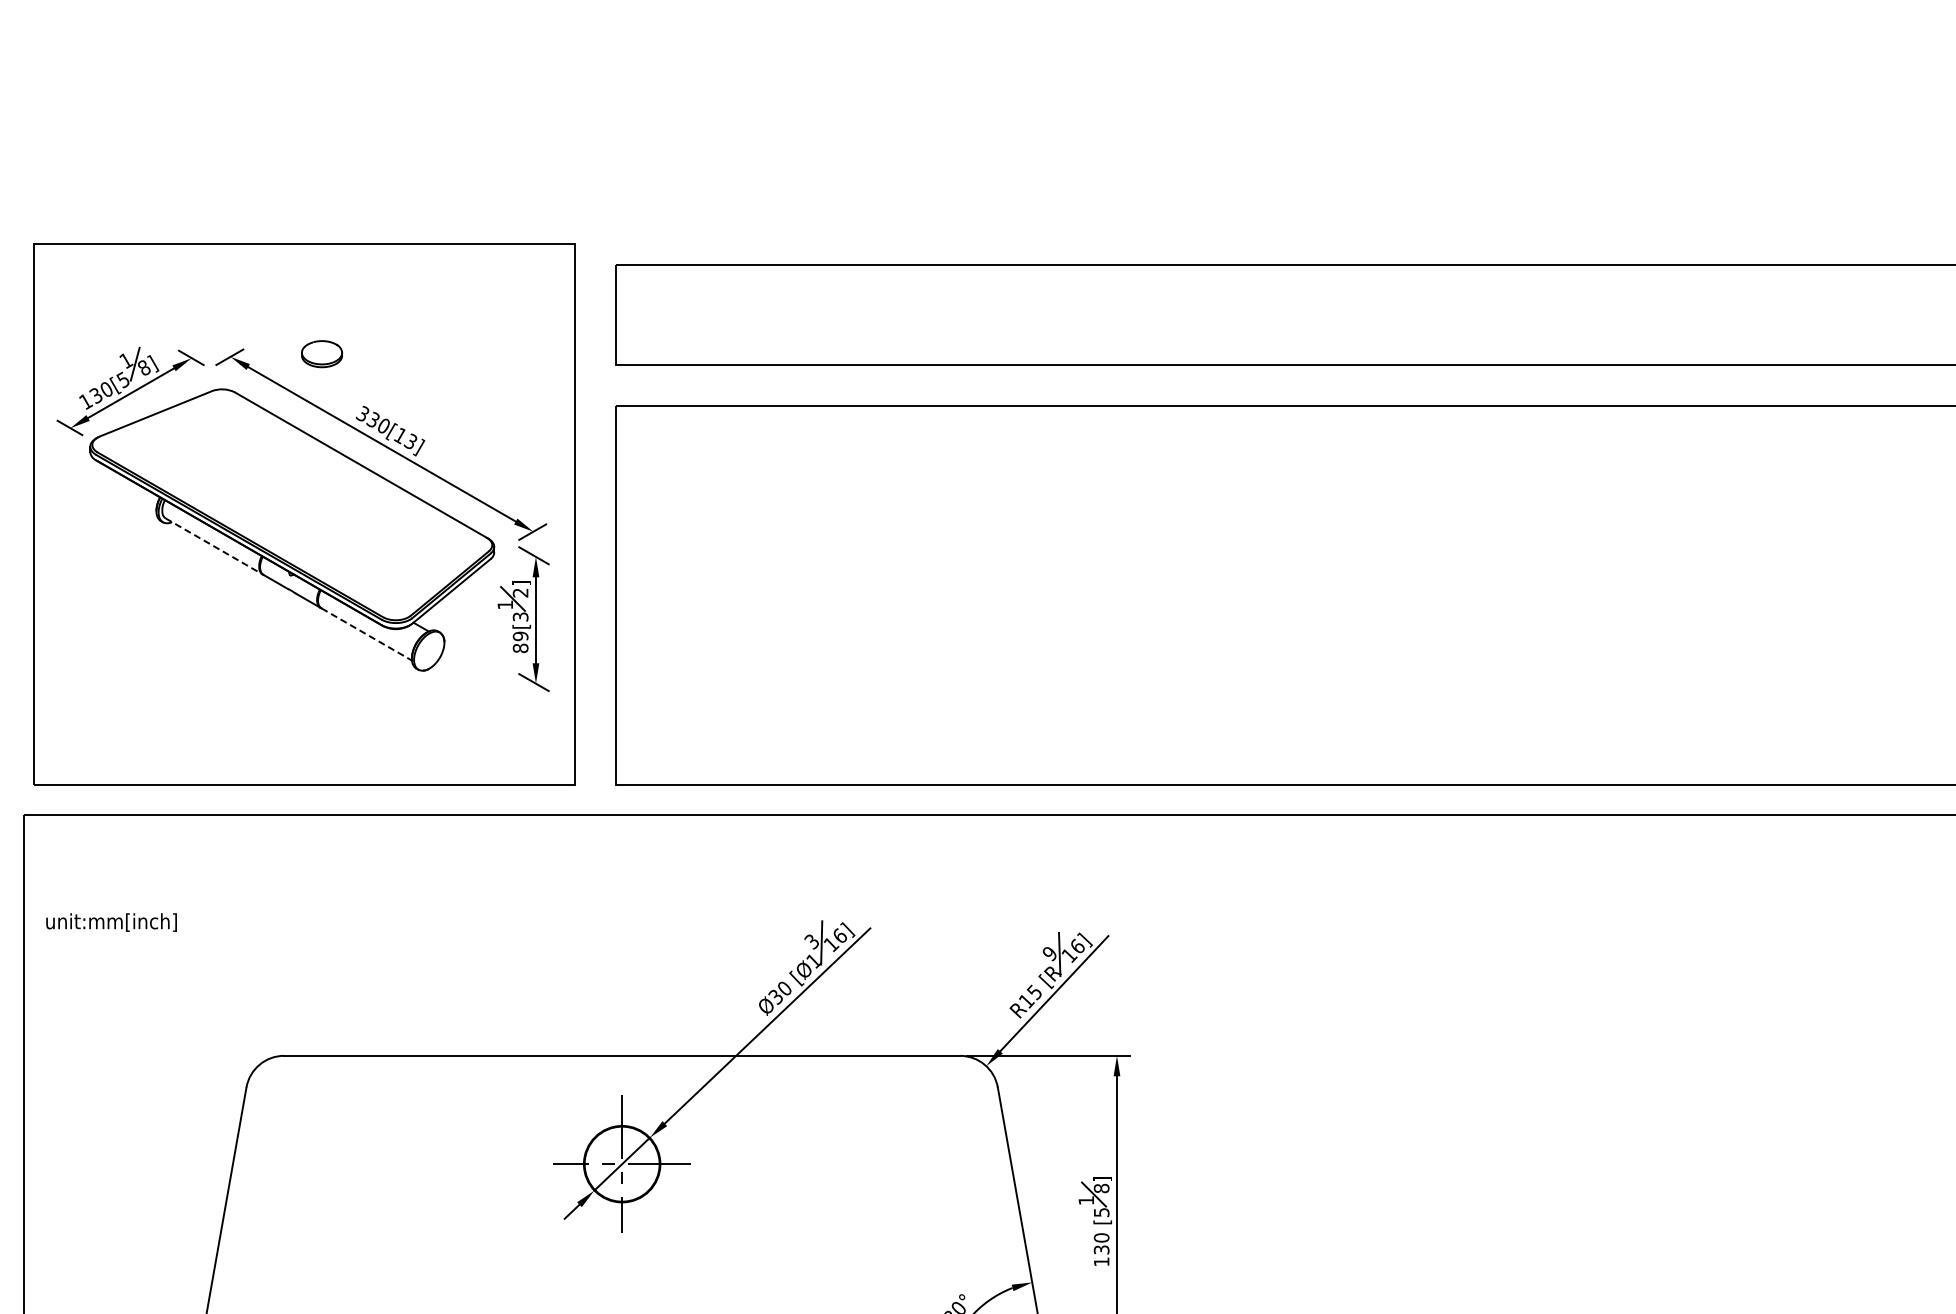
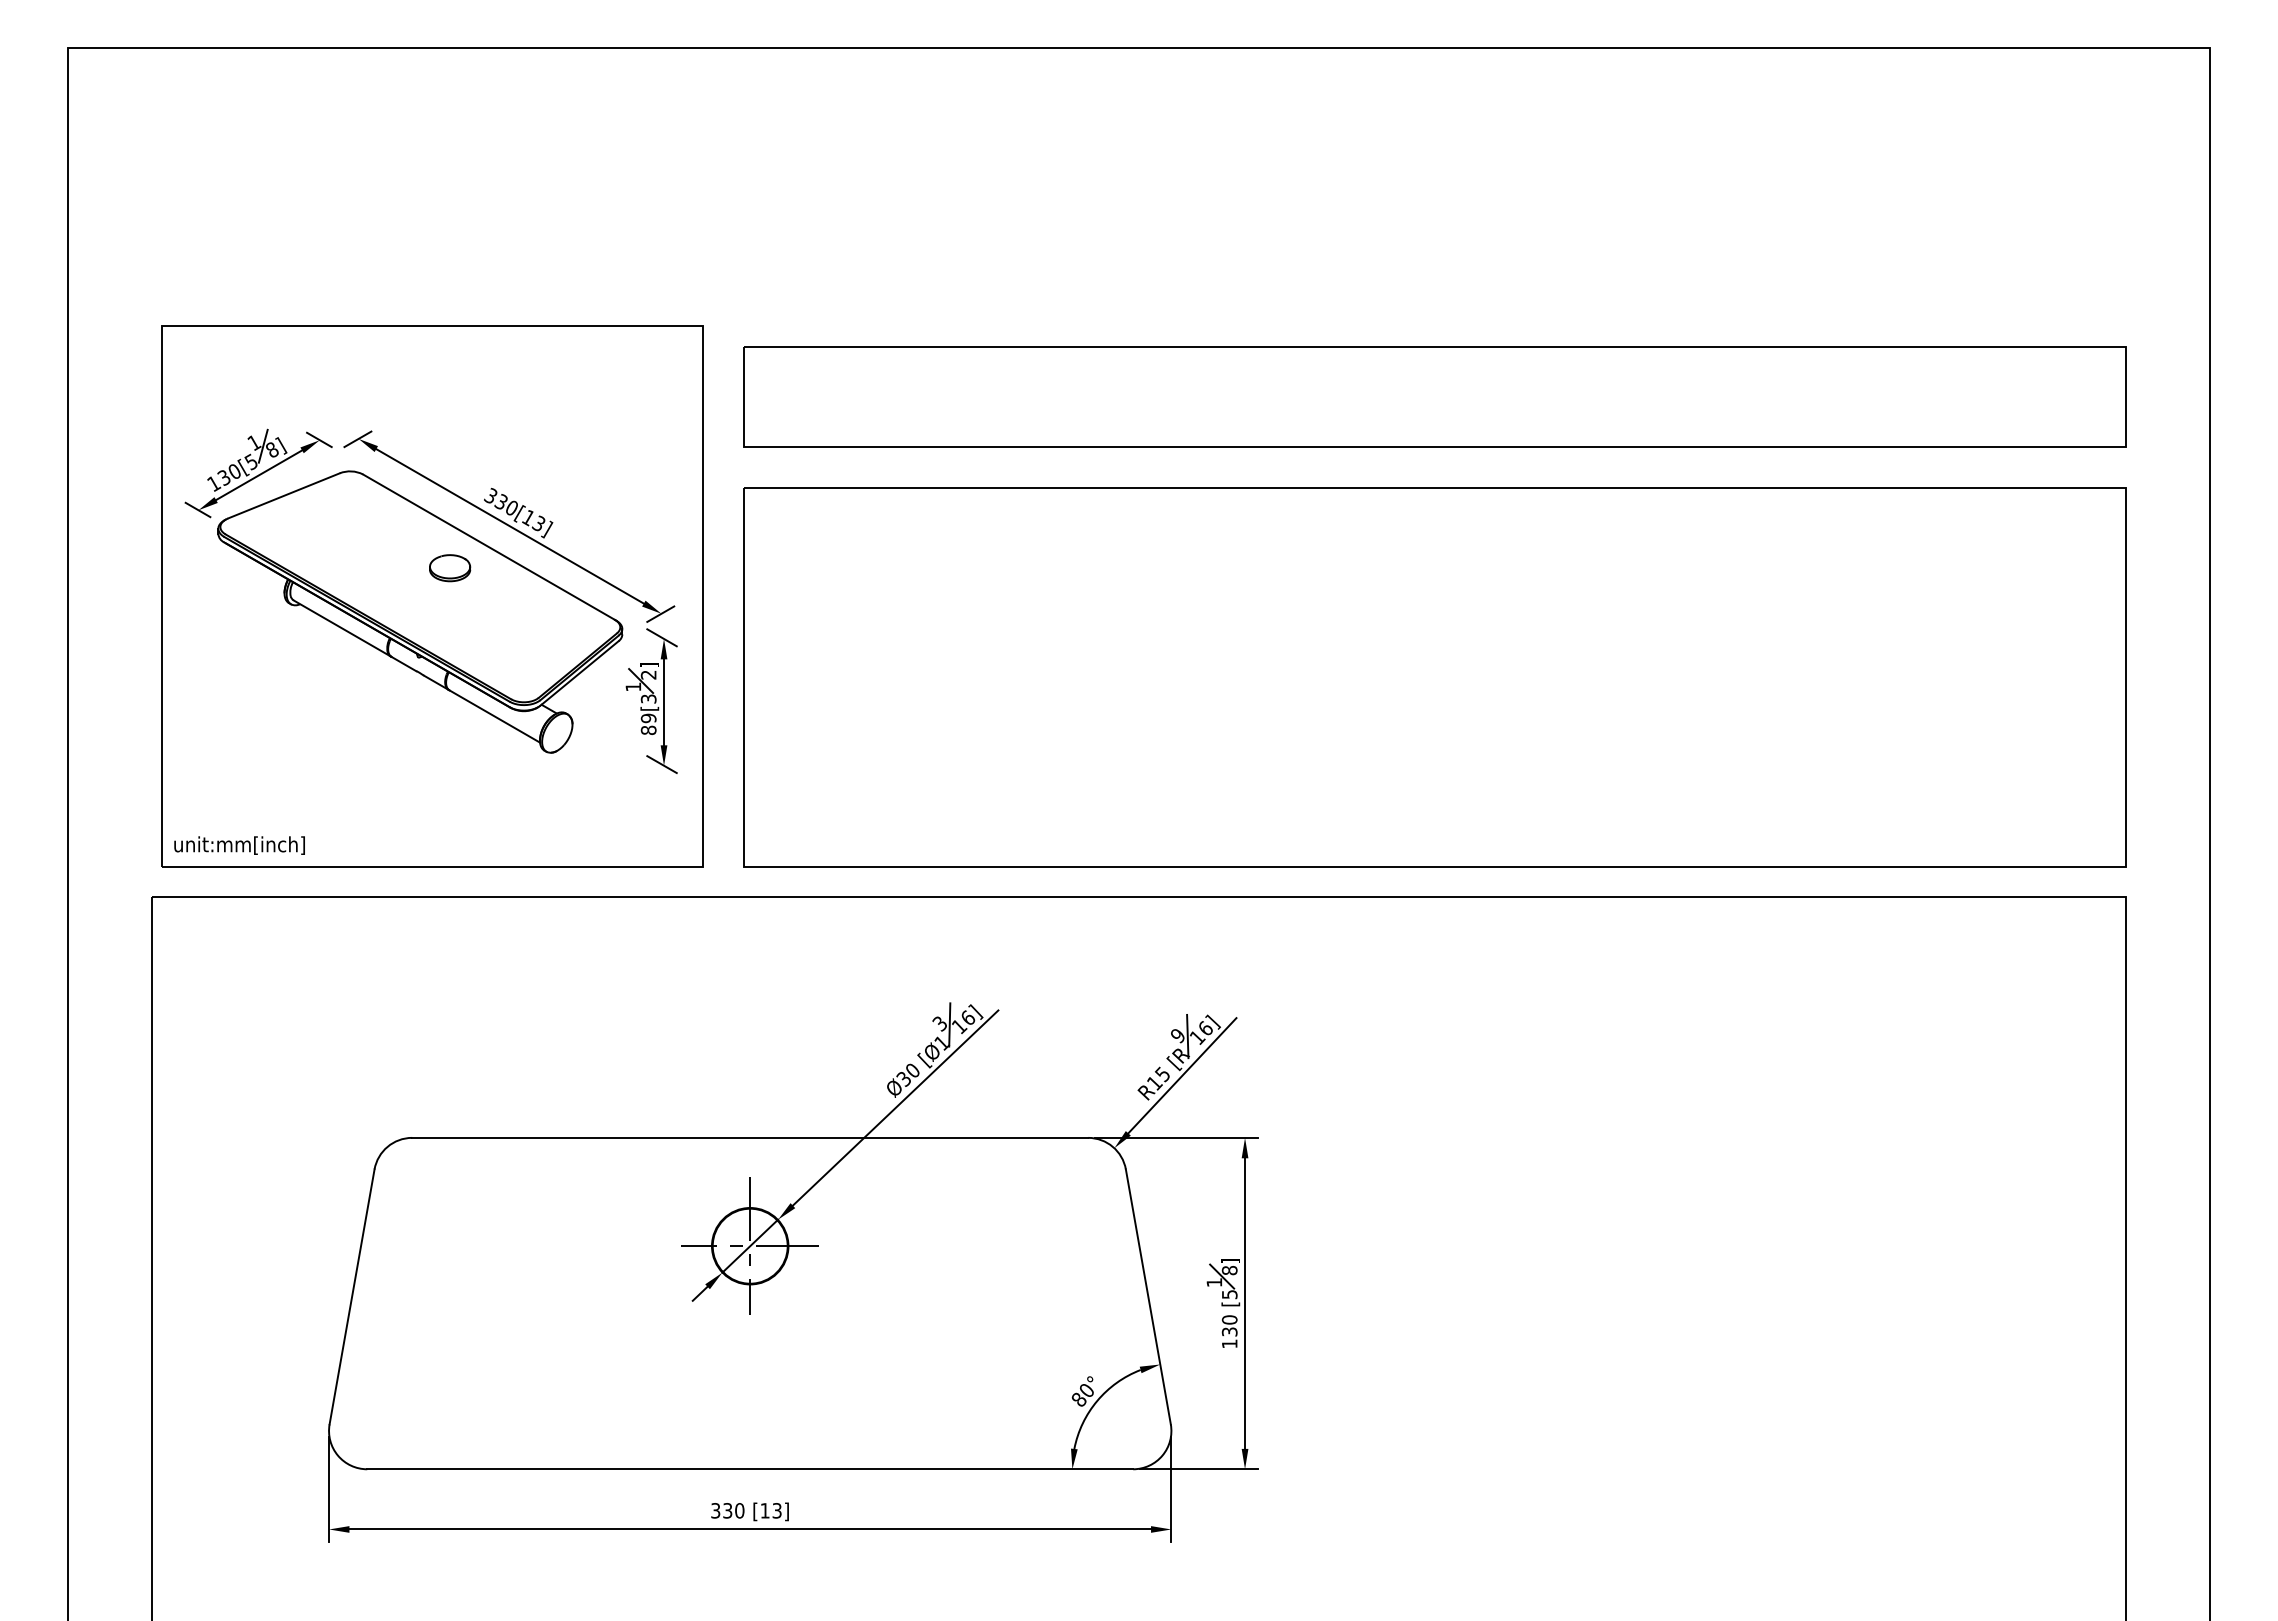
part: (322, 354) -> (450, 568), moved
line: (214, 546) -> (342, 628), dashed -> solid
line: (367, 634) -> (495, 716), dashed -> solid
text: (111, 922) -> (239, 845), moved

